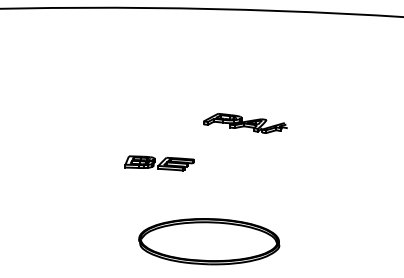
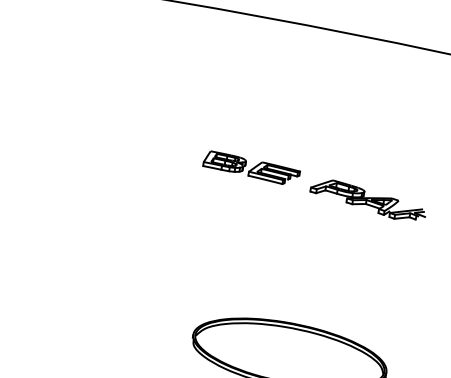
part: (159, 163) -> (251, 168), moved

